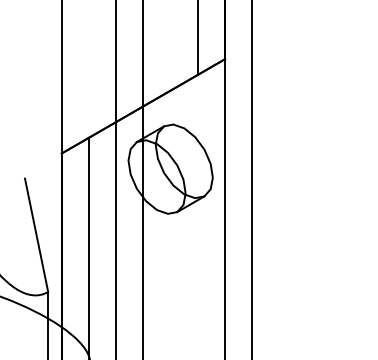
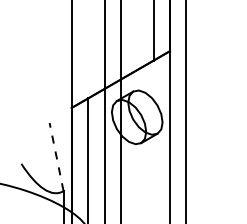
line: (36, 235) -> (56, 157), solid -> dashed

